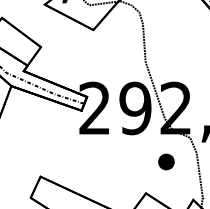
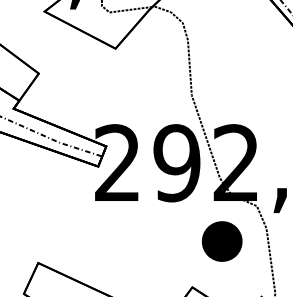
part: (166, 161) -> (222, 240), size x1.67

